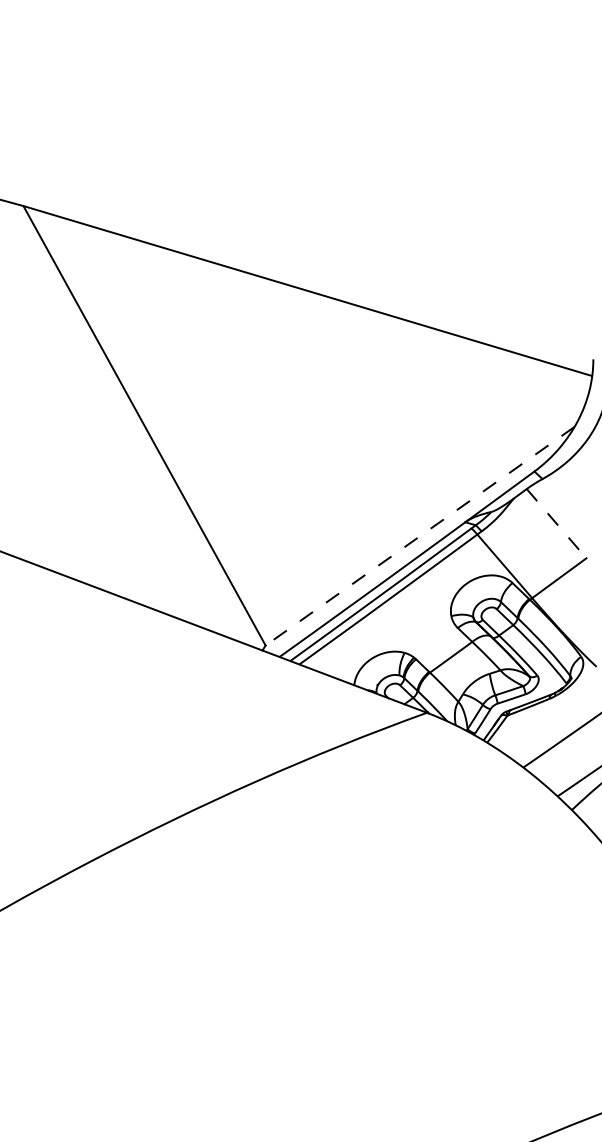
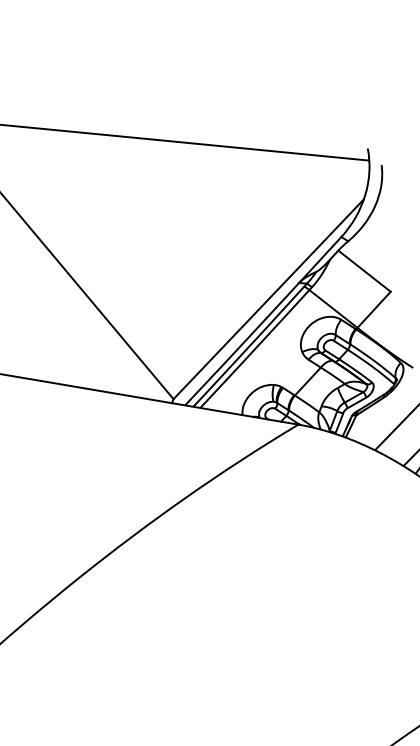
line: (556, 523) -> (364, 271), dashed -> solid
line: (419, 536) -> (268, 299), dashed -> solid

